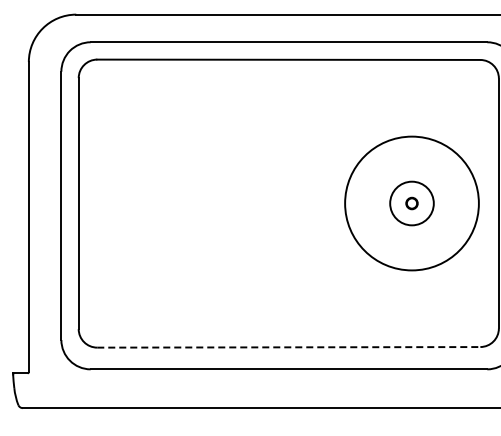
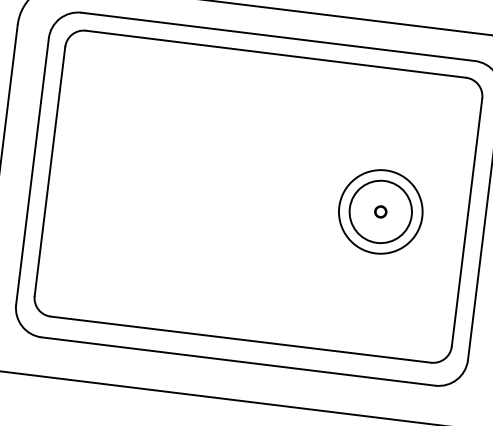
circle: (411, 203) -> (380, 211), size x0.62
circle: (411, 203) -> (380, 211), size x1.43
line: (288, 347) -> (240, 339), dashed -> solid

